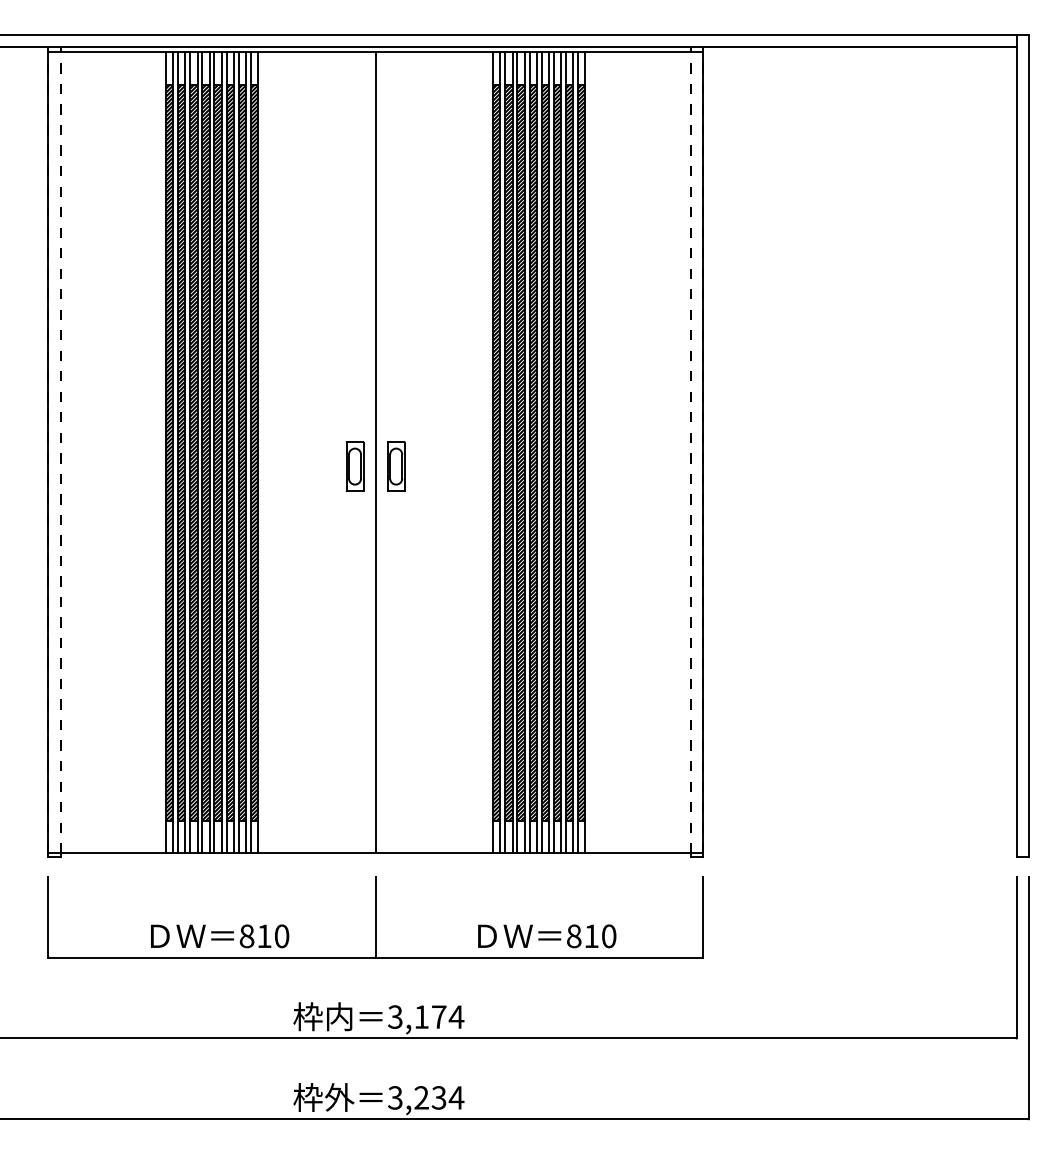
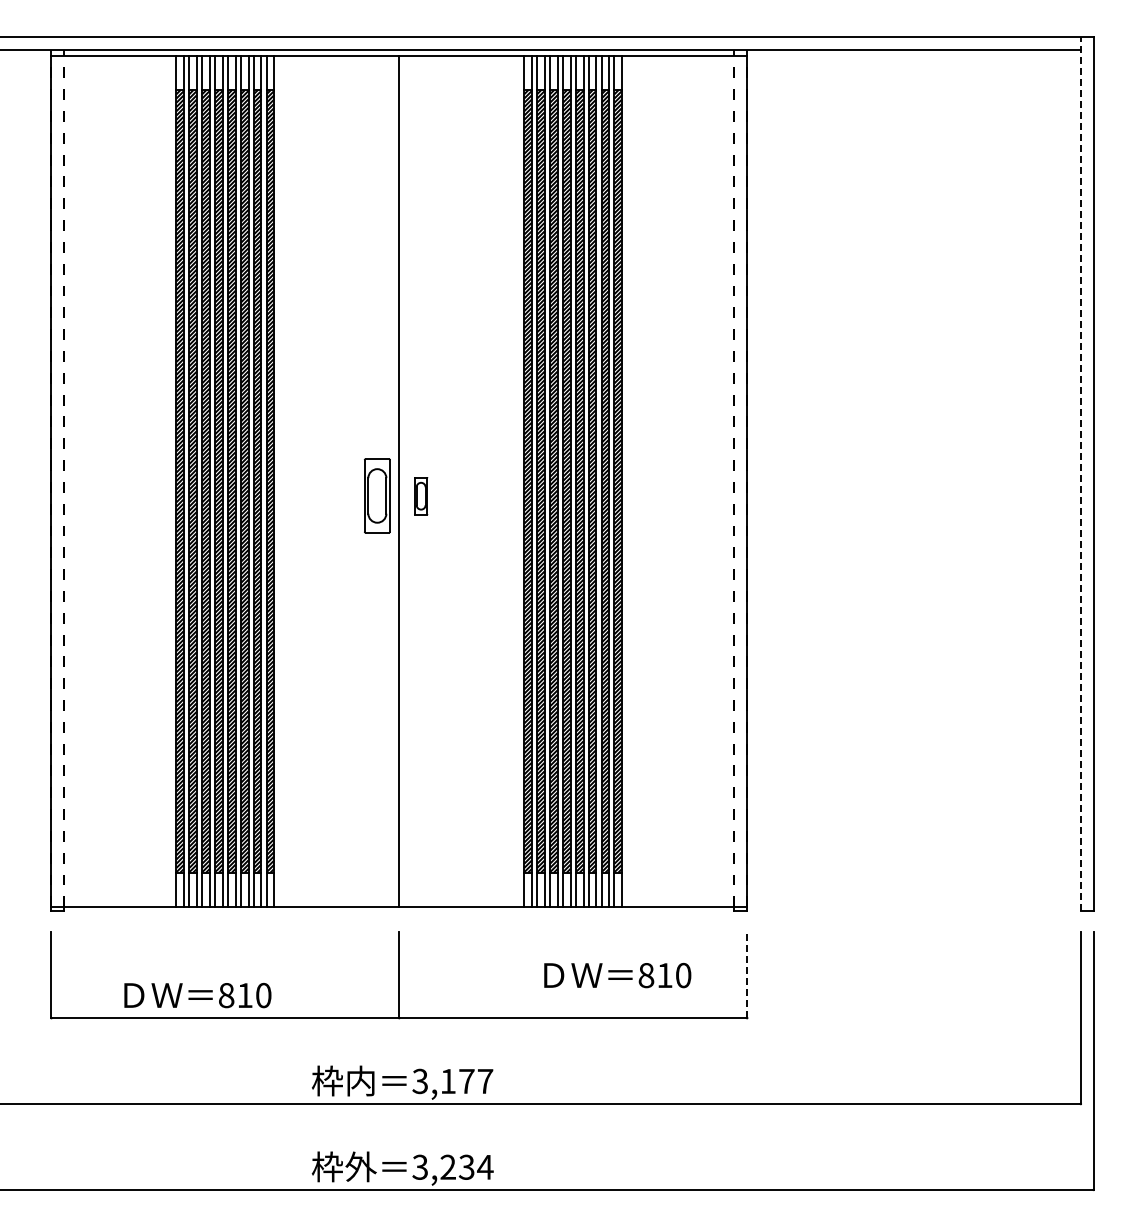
line: (1016, 445) -> (1080, 473), solid -> dashed
part: (355, 466) -> (377, 496), size x1.4
part: (395, 466) -> (420, 496), size x0.7
line: (703, 917) -> (747, 975), solid -> dashed
text: (219, 936) -> (197, 995), moved
text: (546, 936) -> (617, 975), moved
text: (456, 1017) -> (485, 1081), 3,174 -> 3,177

